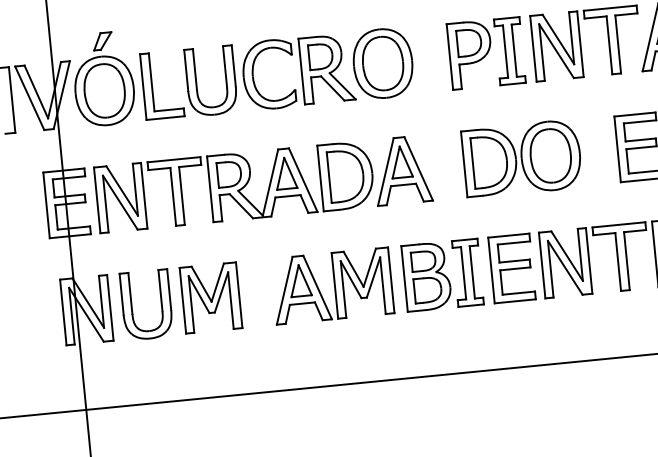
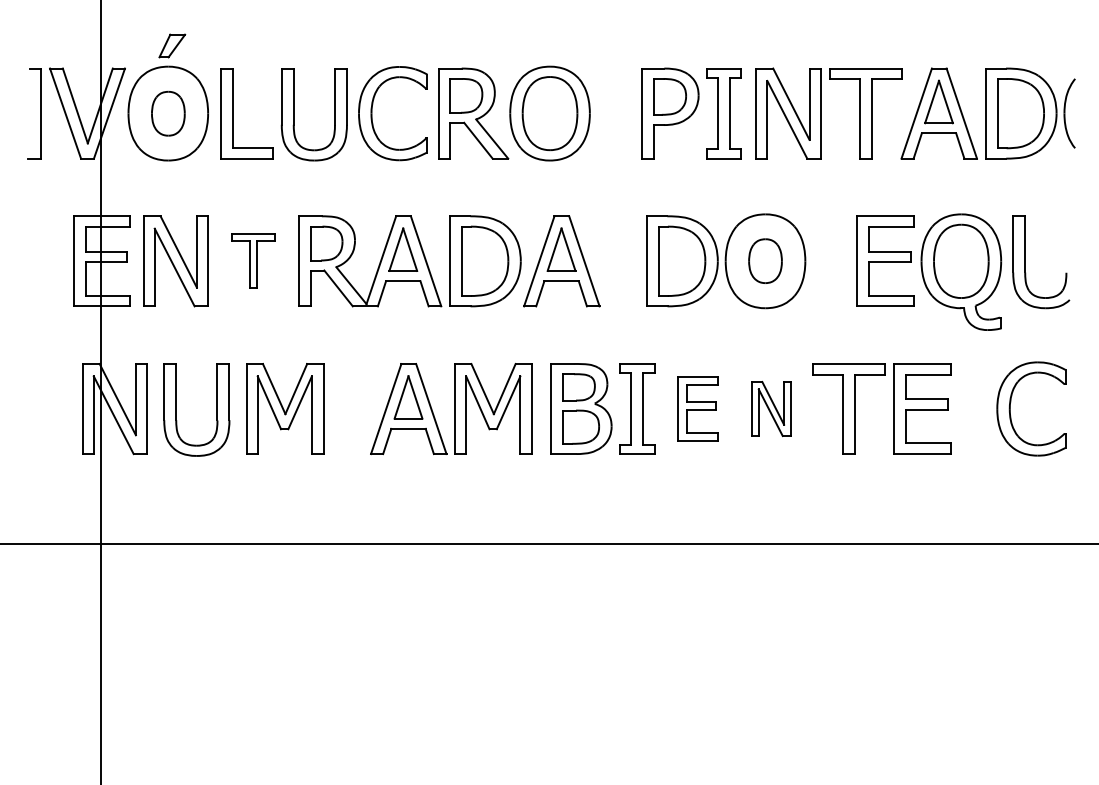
part: (104, 90) -> (168, 113), size x0.6
part: (550, 155) -> (765, 260), size x0.6
part: (177, 191) -> (253, 260), size x0.6
part: (565, 262) -> (771, 408), size x0.6
part: (511, 268) -> (697, 408), size x0.7

